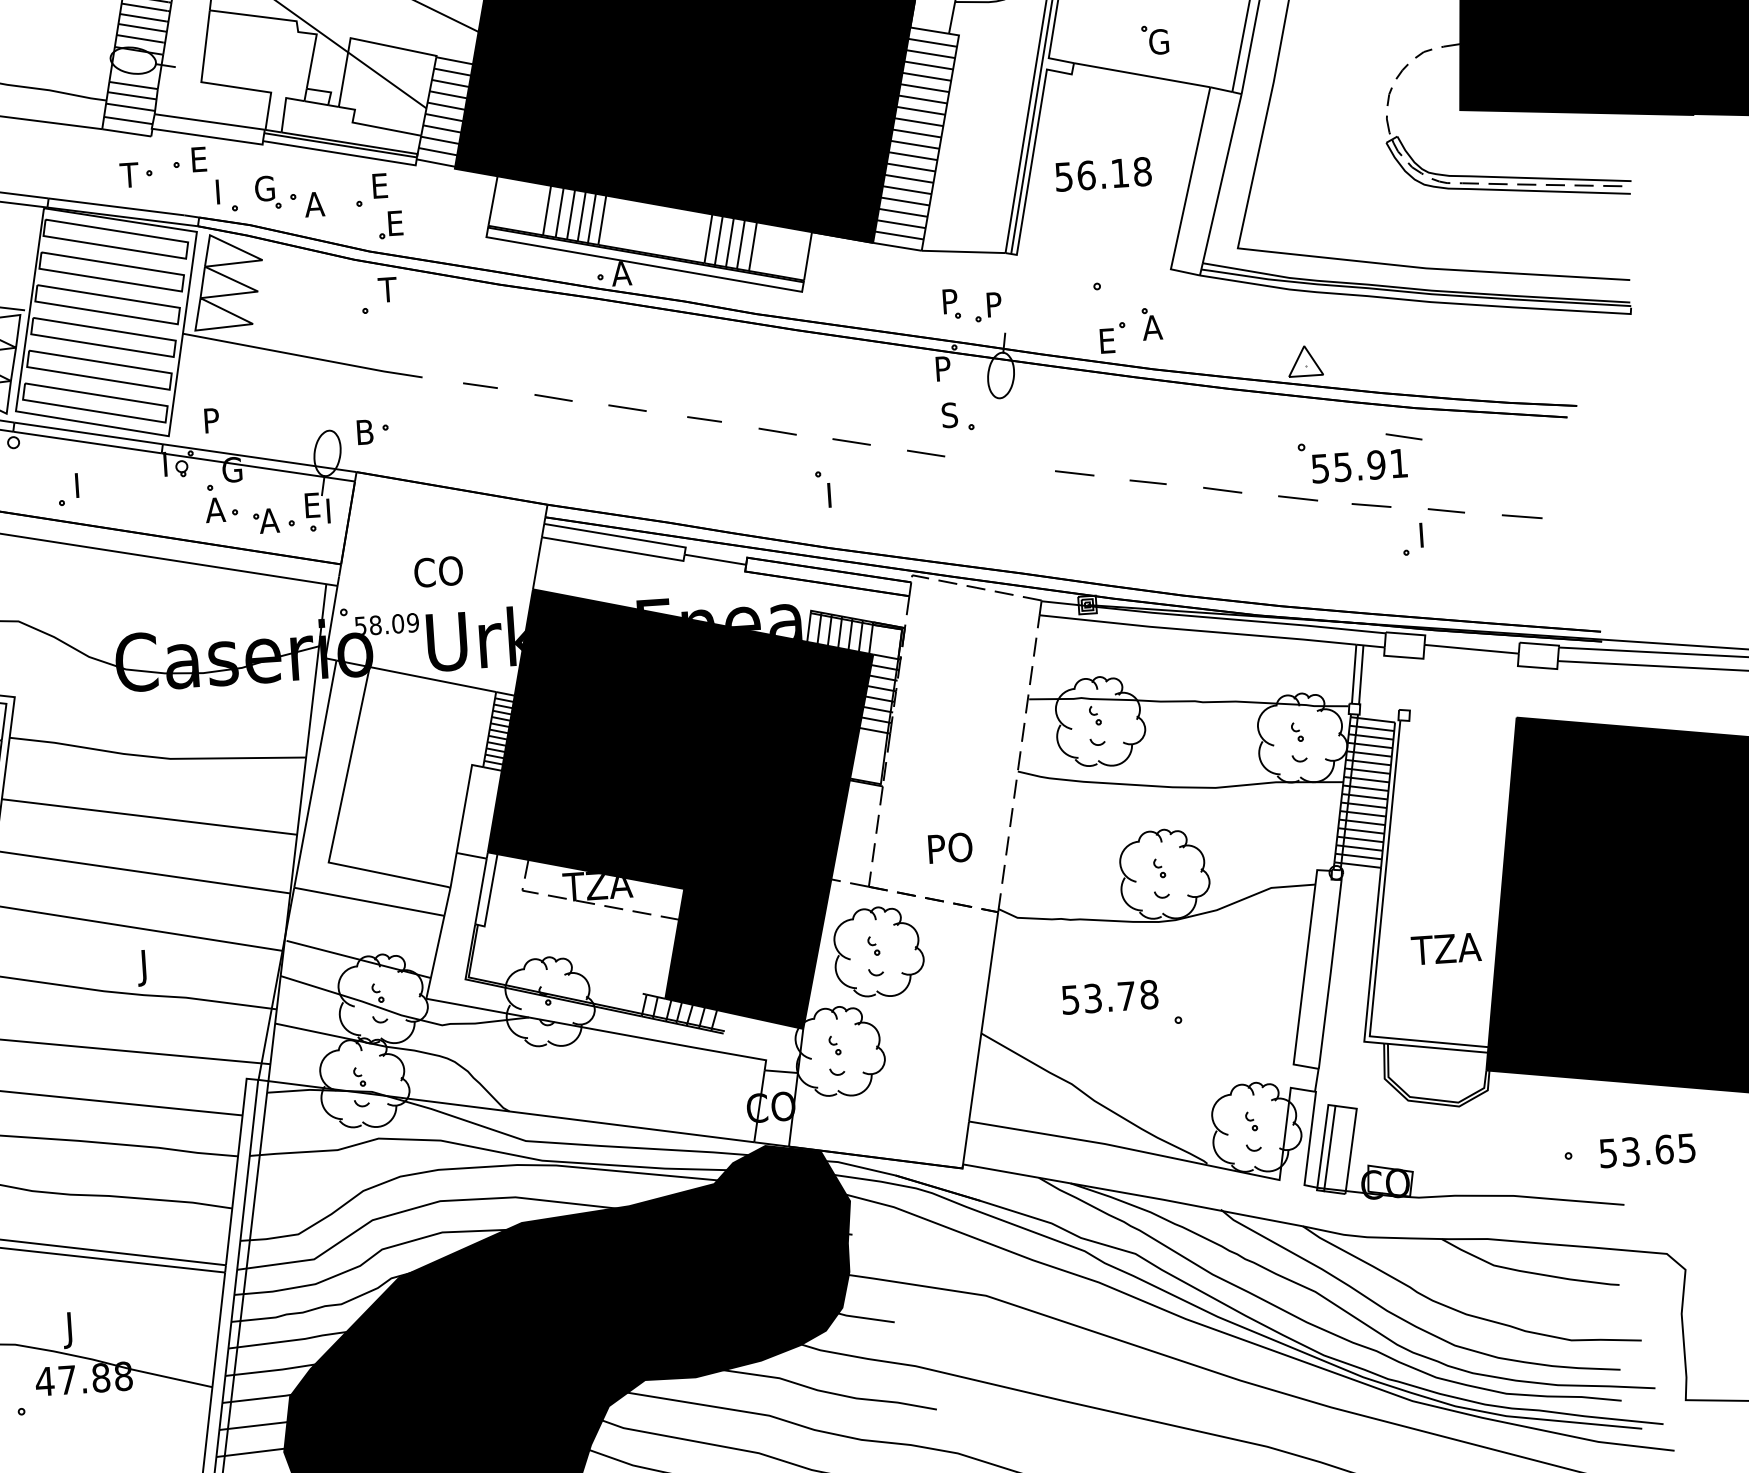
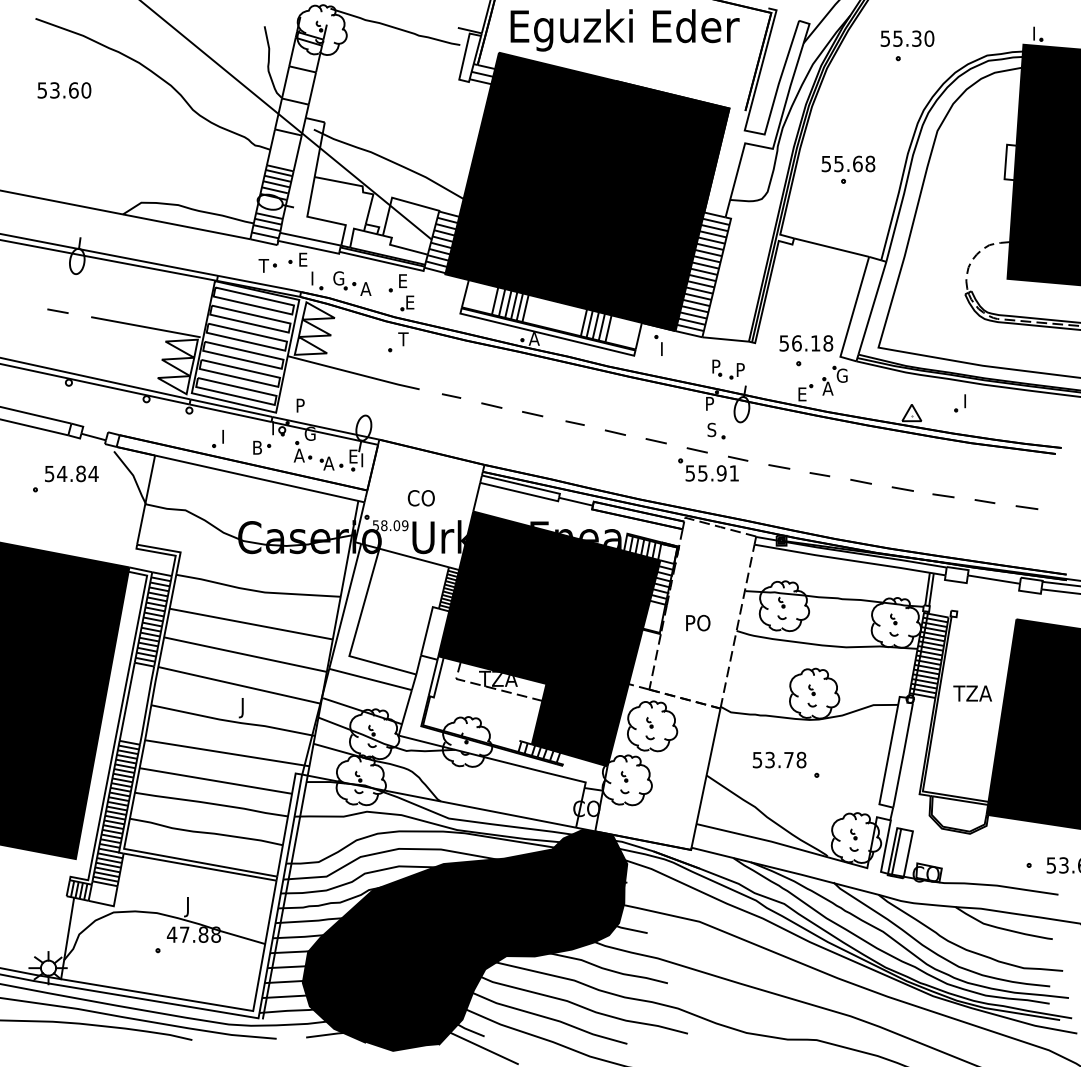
part: (1153, 38) -> (839, 373), moved
text: (1103, 174) -> (806, 343), moved
part: (373, 431) -> (262, 447), moved
part: (1361, 457) -> (713, 468), moved
part: (822, 489) -> (658, 345), moved
part: (1411, 539) -> (959, 403), moved
text: (950, 848) -> (698, 623), moved
text: (1445, 948) -> (972, 693), moved

